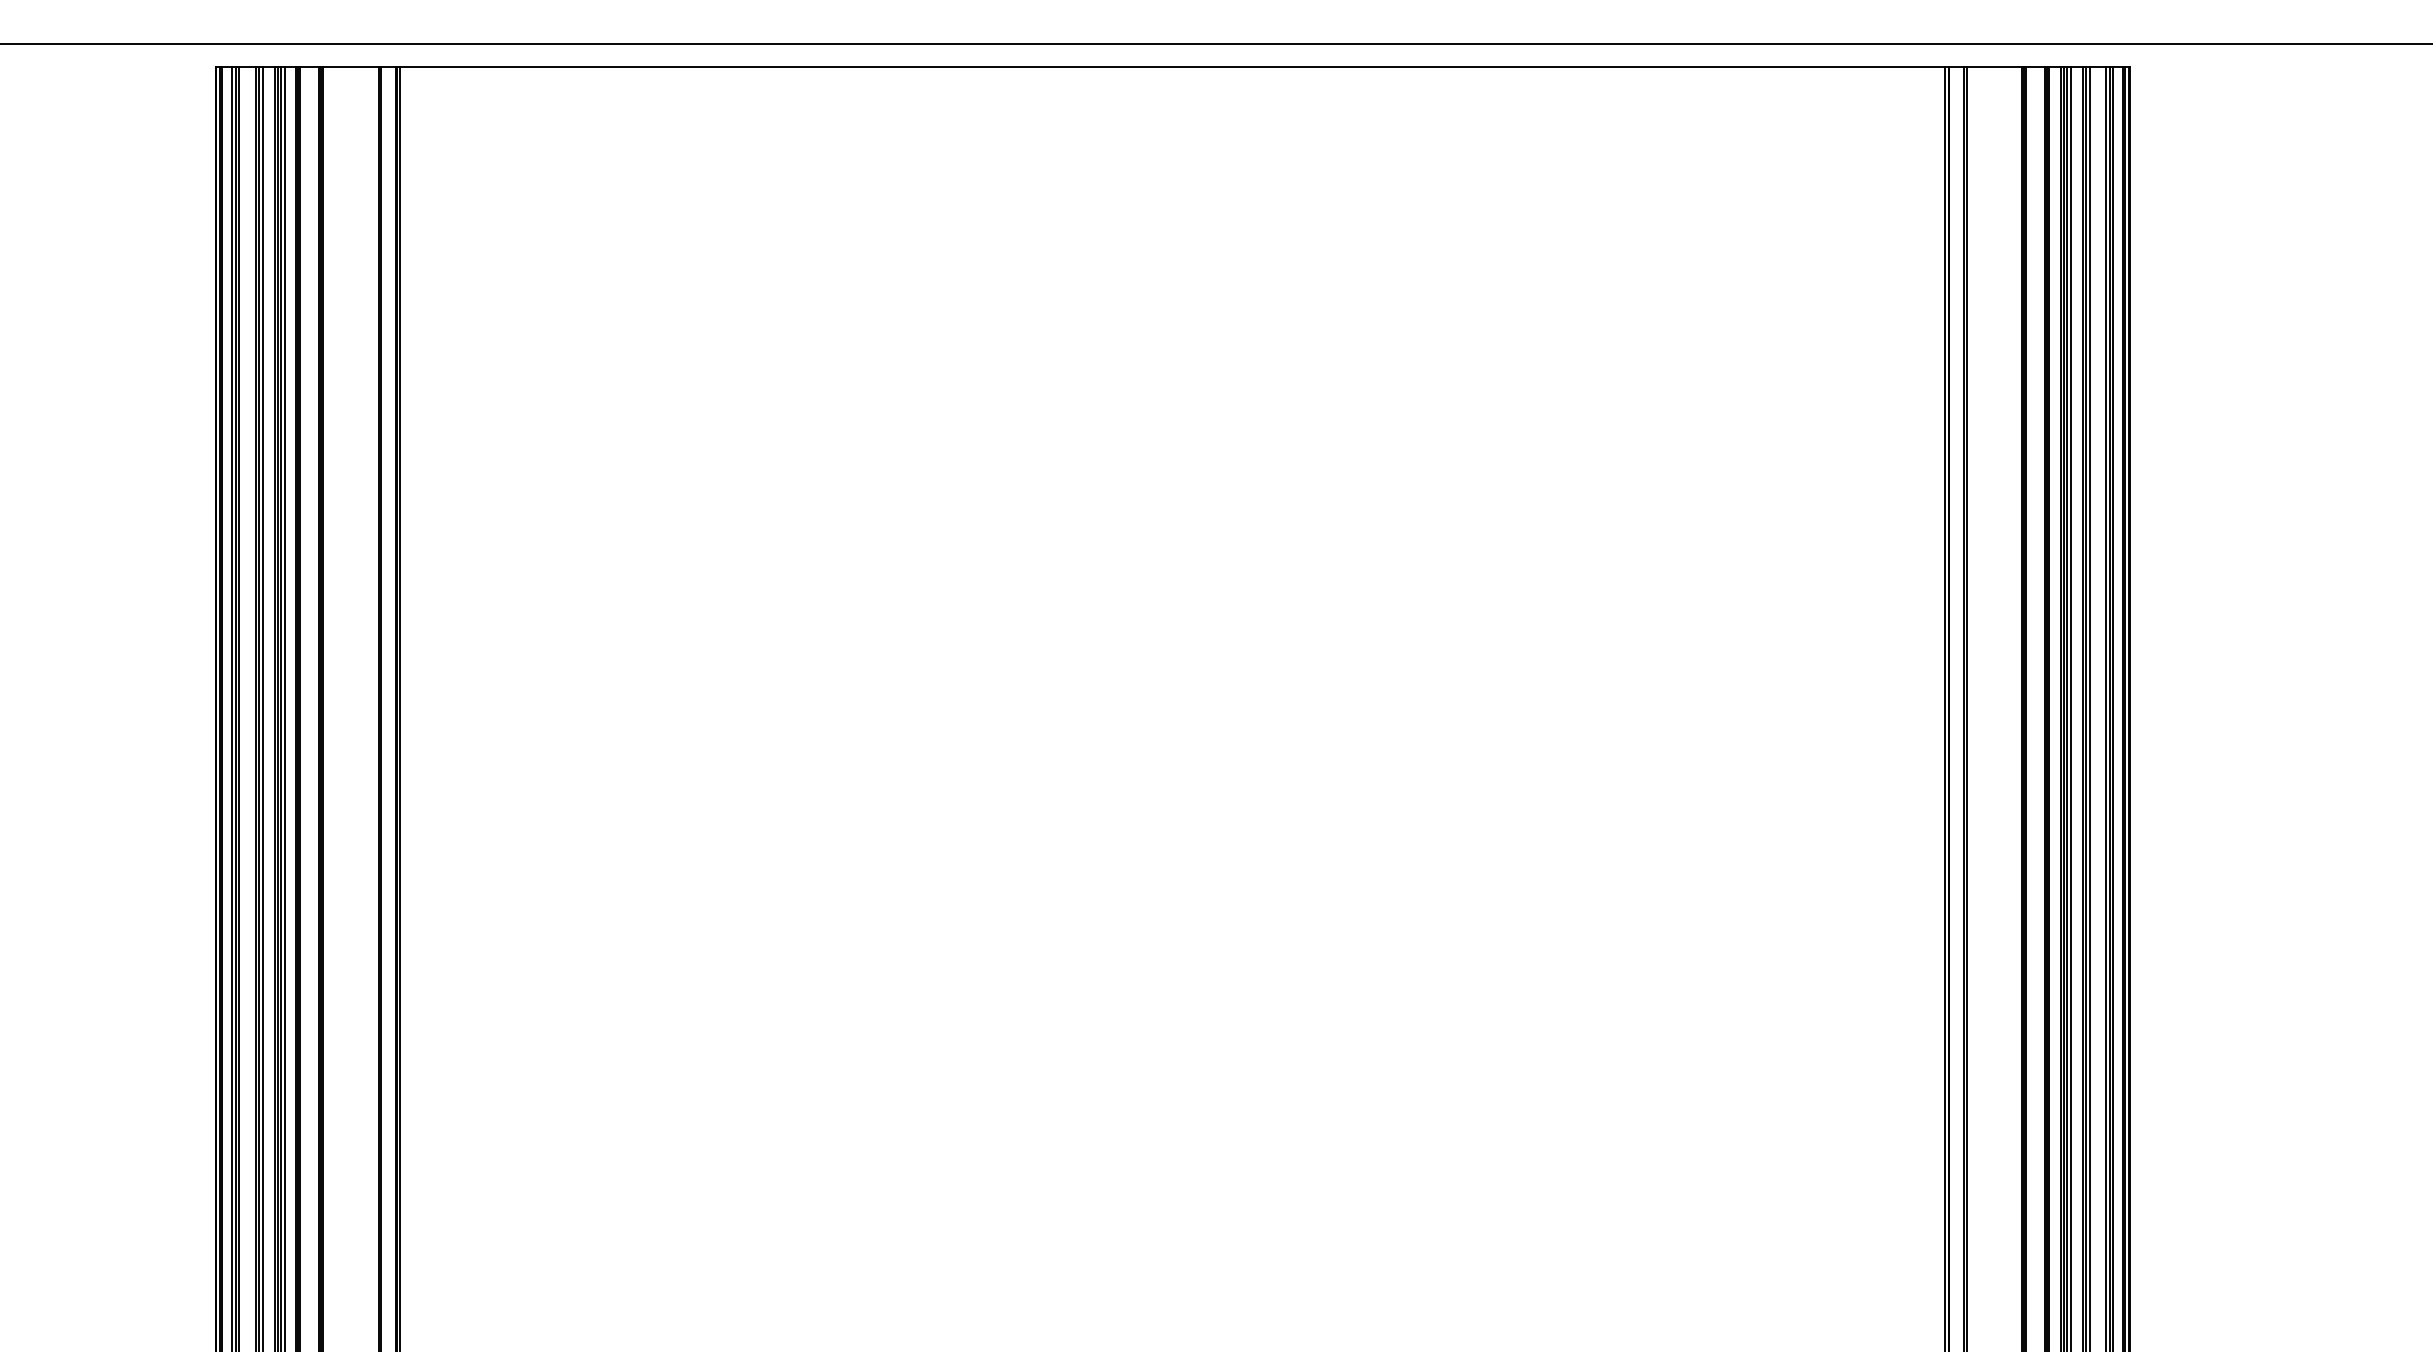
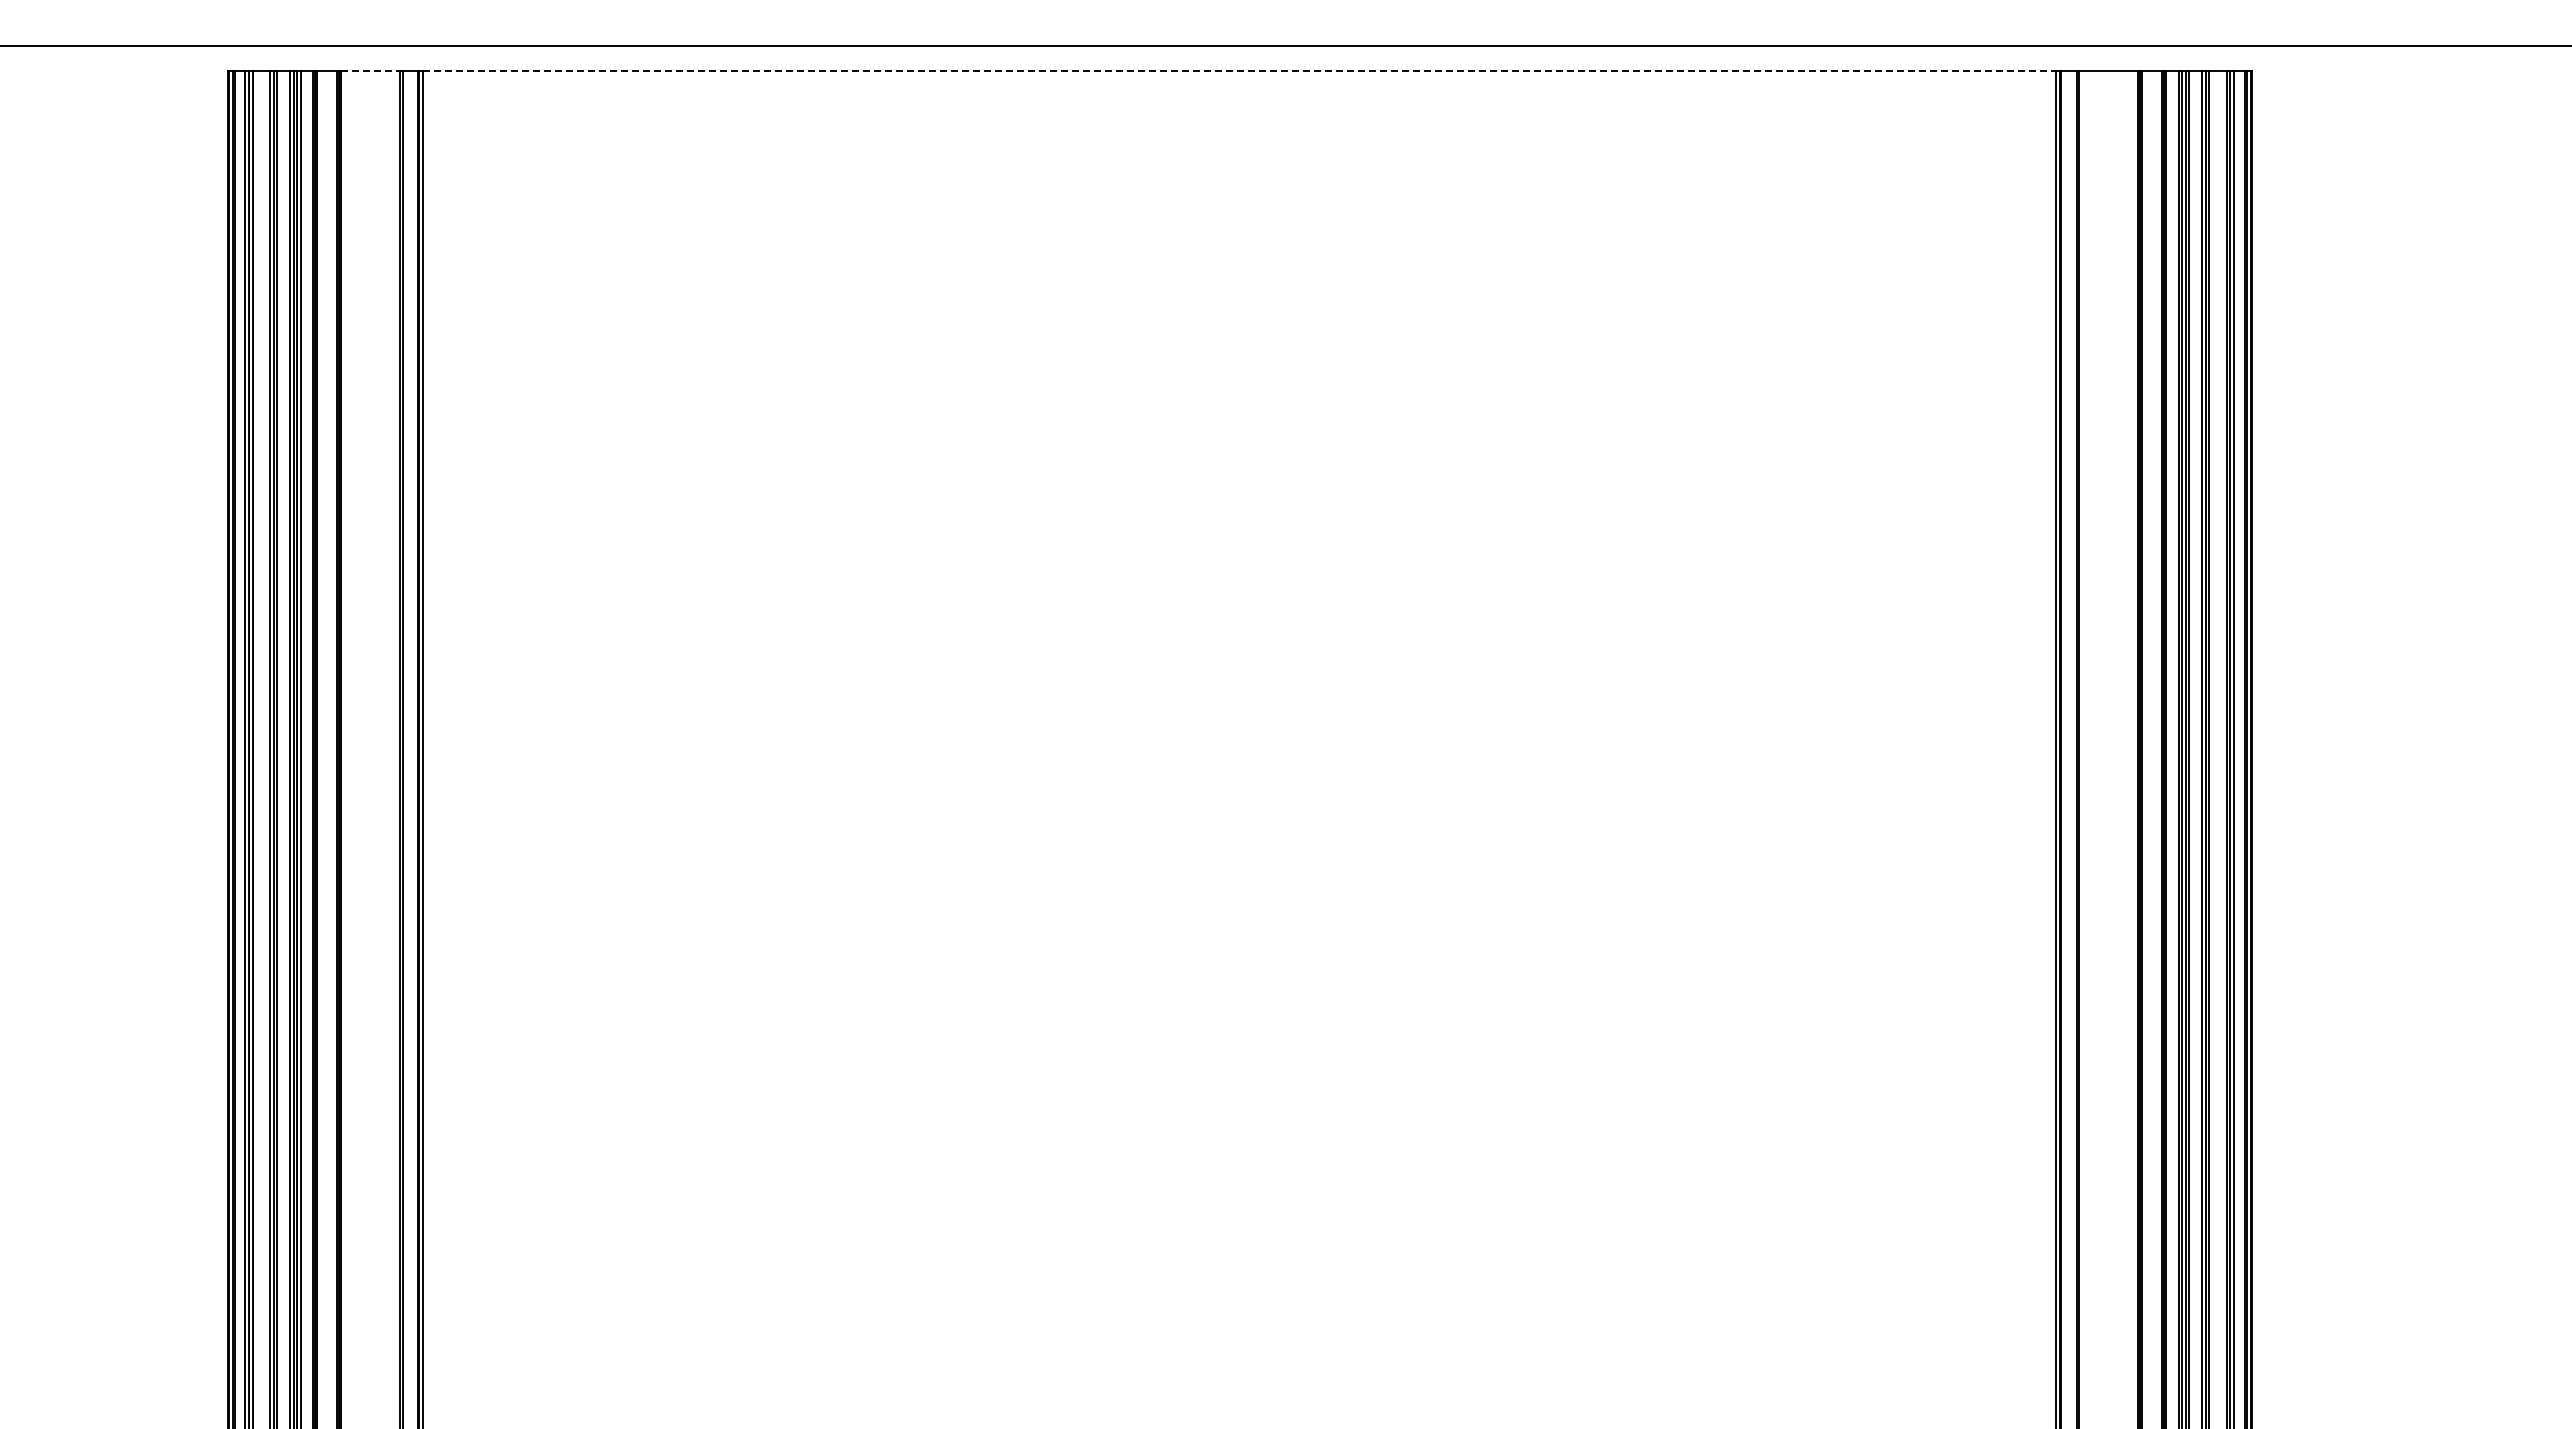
line: (351, 66) -> (371, 70), solid -> dashed
line: (1172, 66) -> (1239, 70), solid -> dashed

